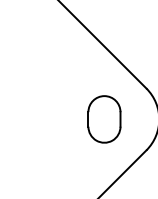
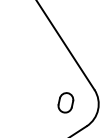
part: (103, 119) -> (65, 102), size x0.7

